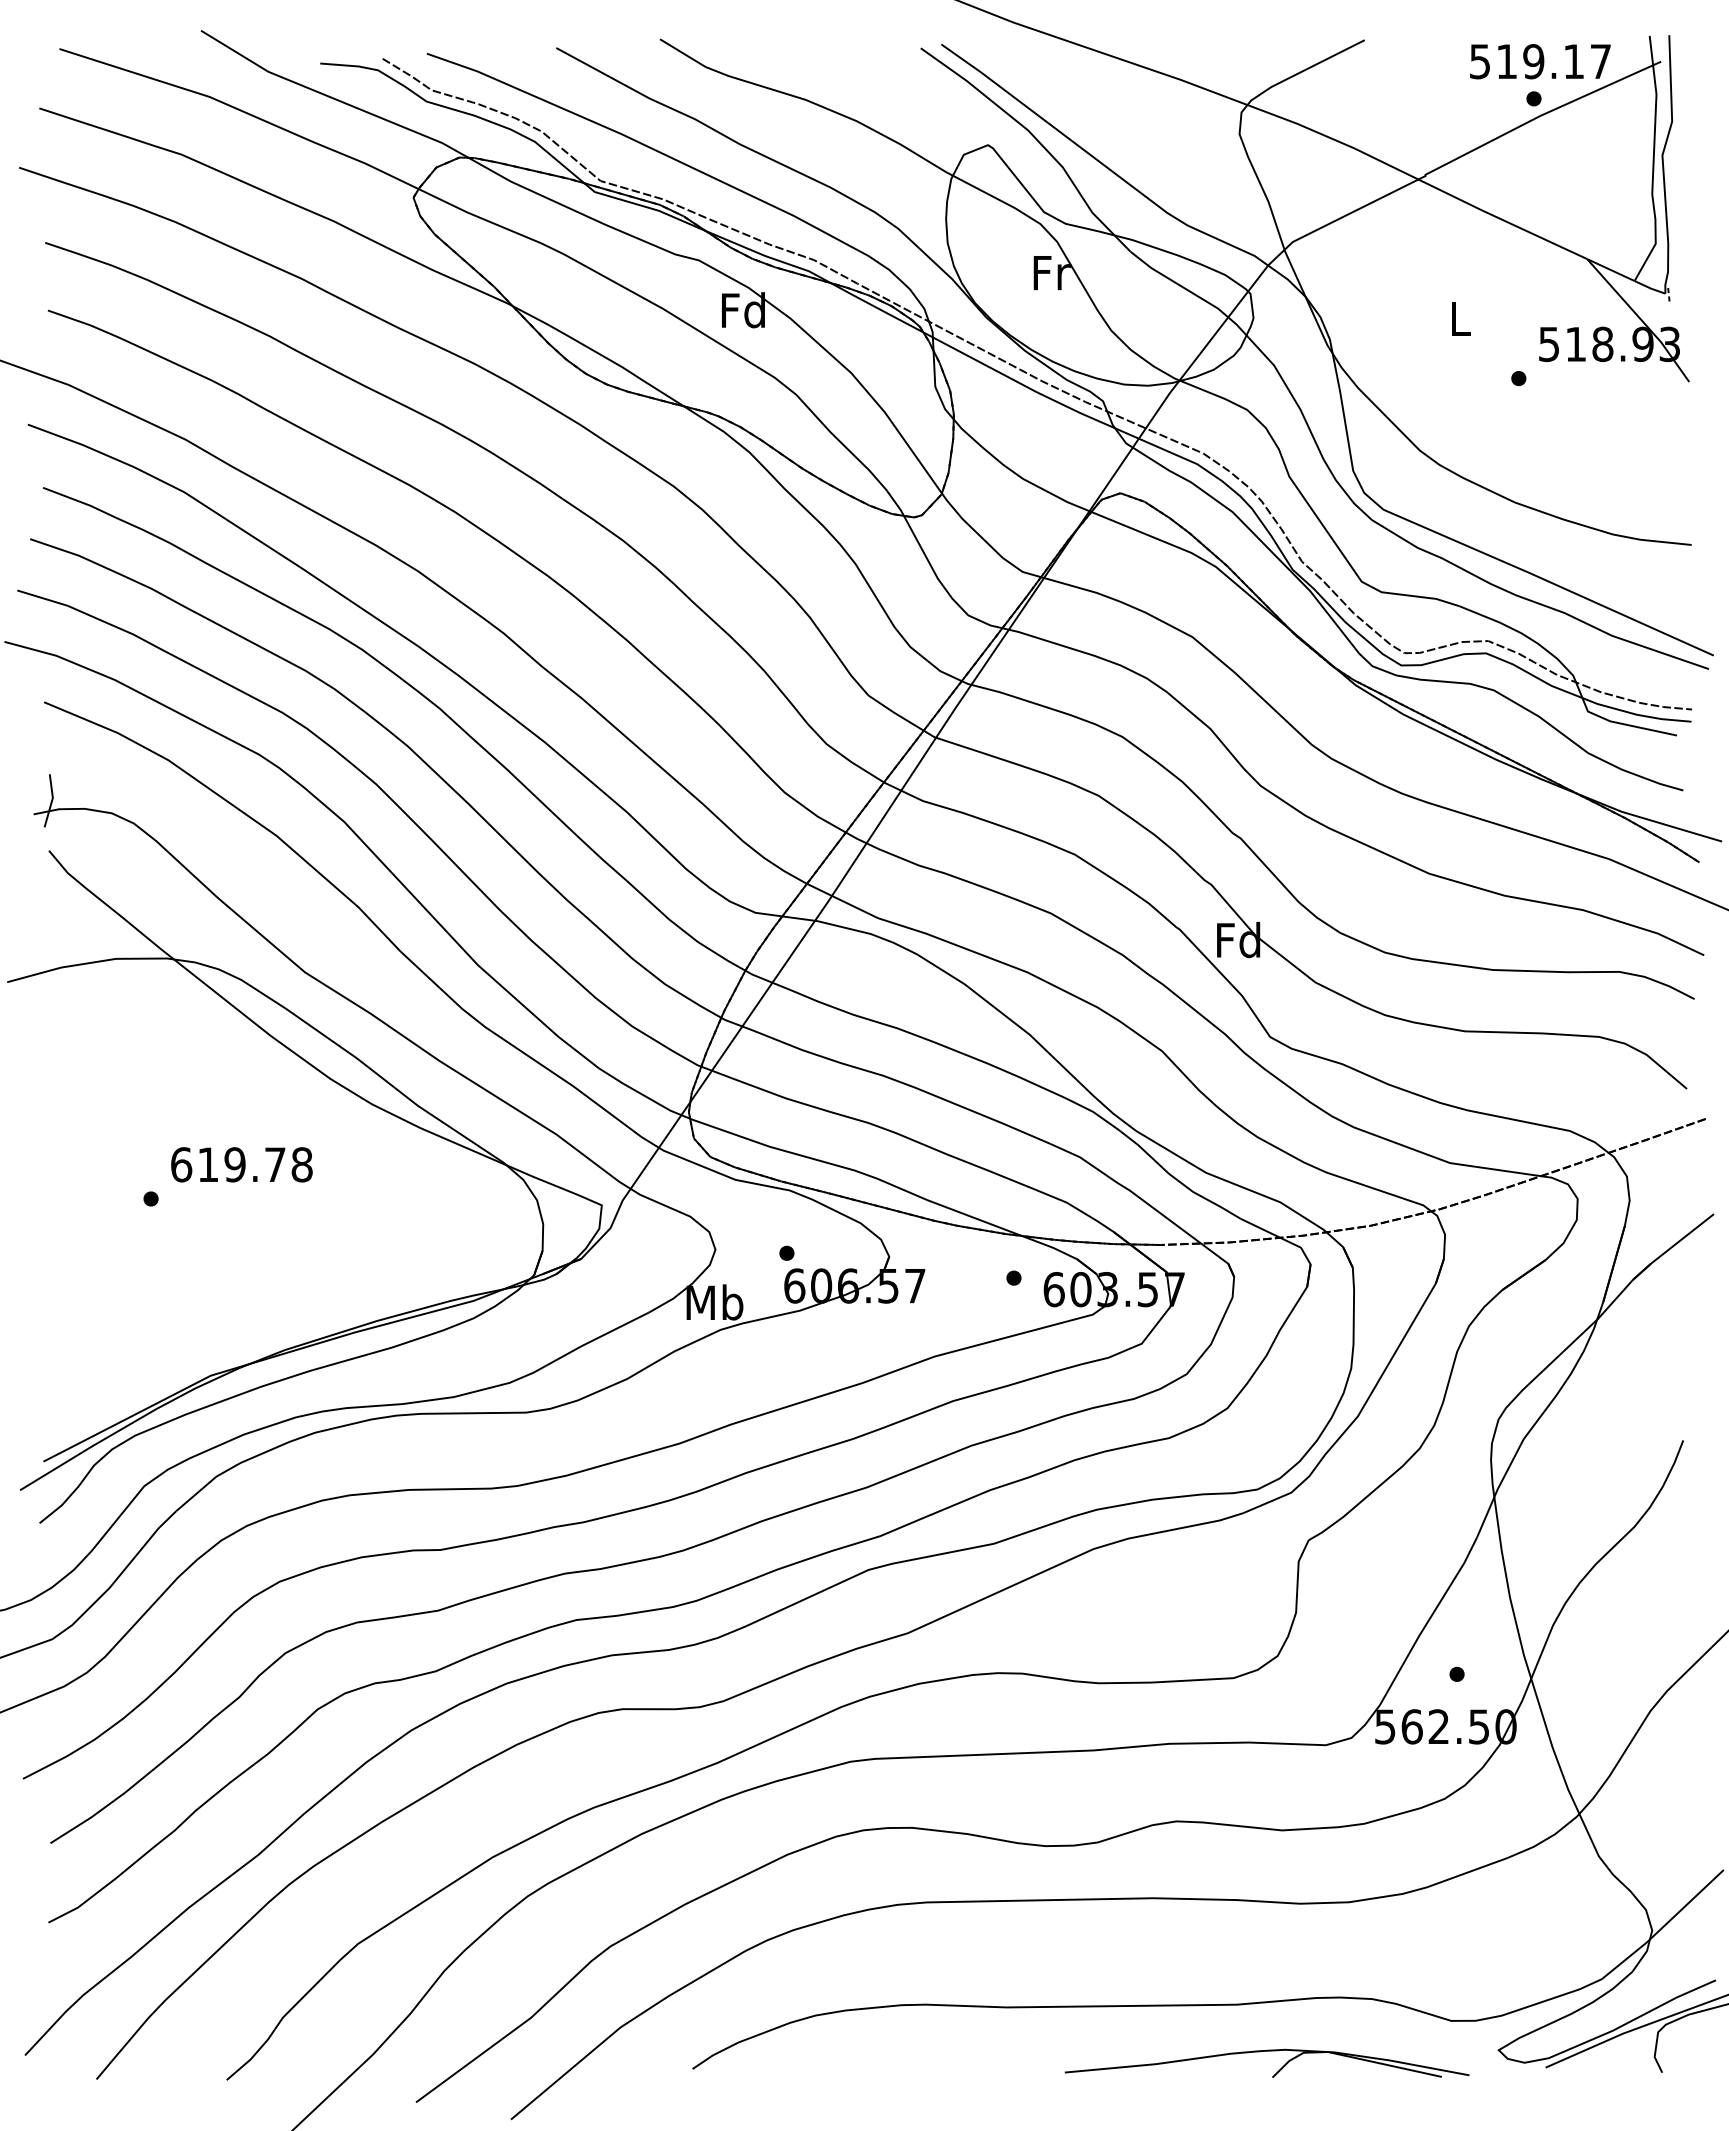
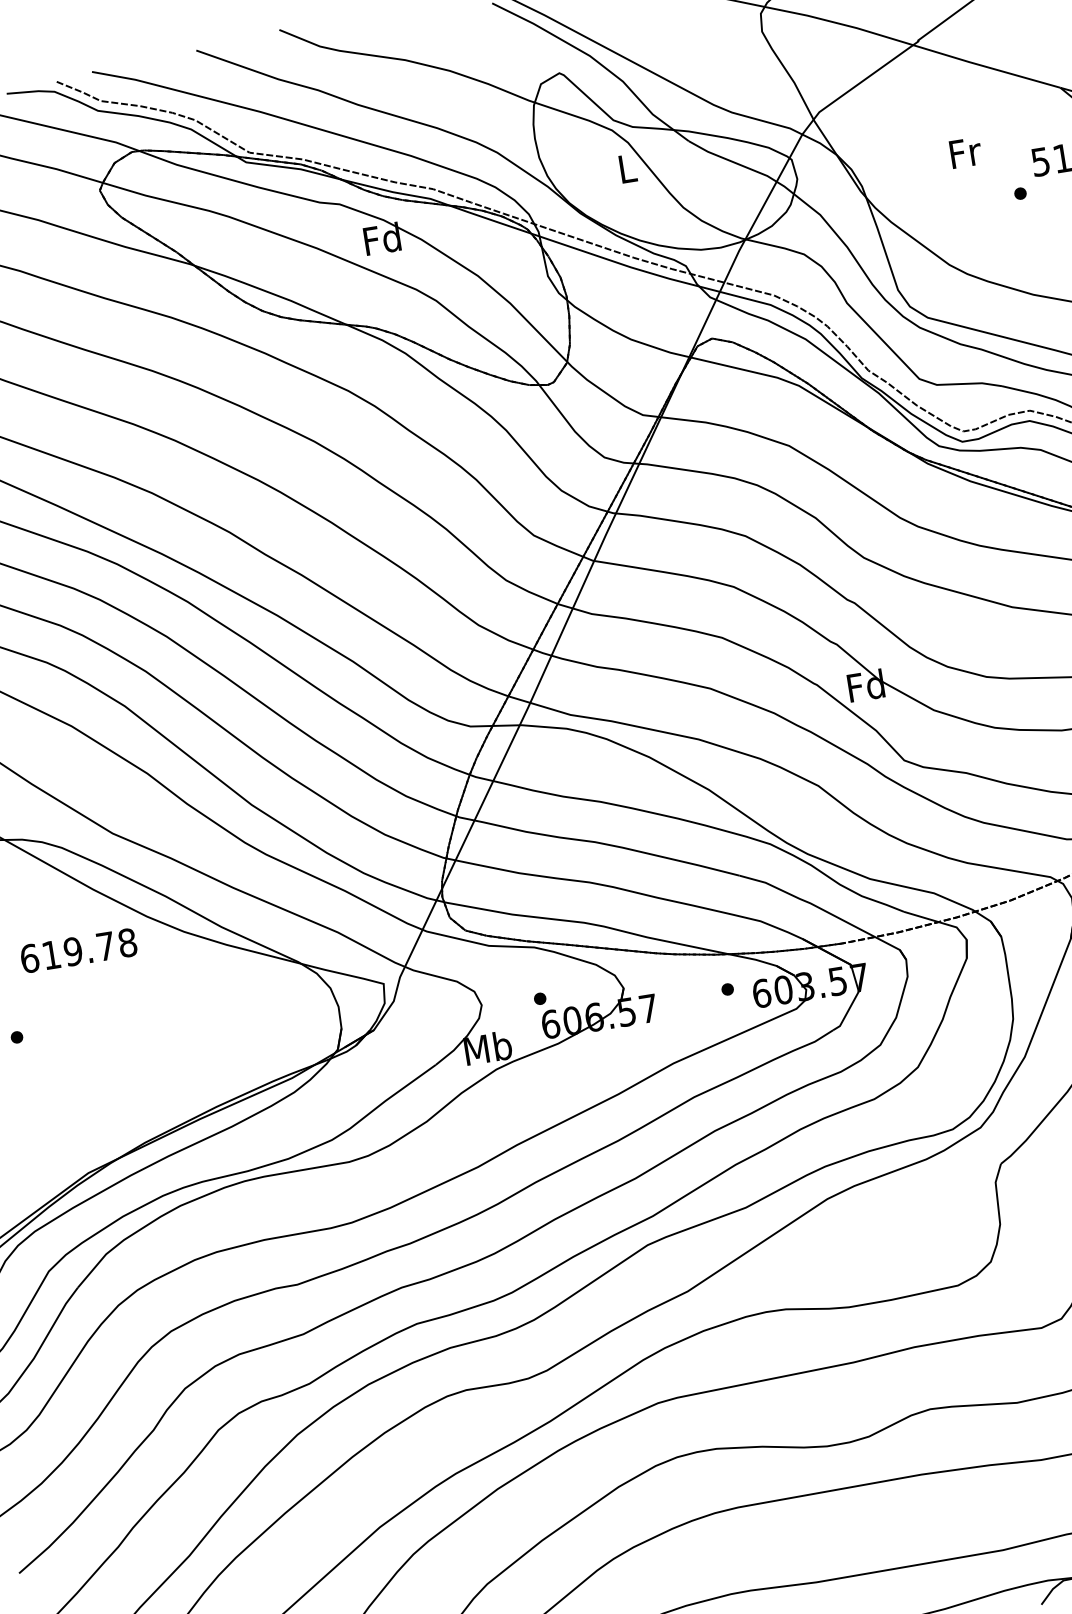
text: (1051, 273) -> (627, 169), Fr -> L
text: (1460, 319) -> (965, 153), L -> Fr
text: (241, 1164) -> (78, 950), moved

